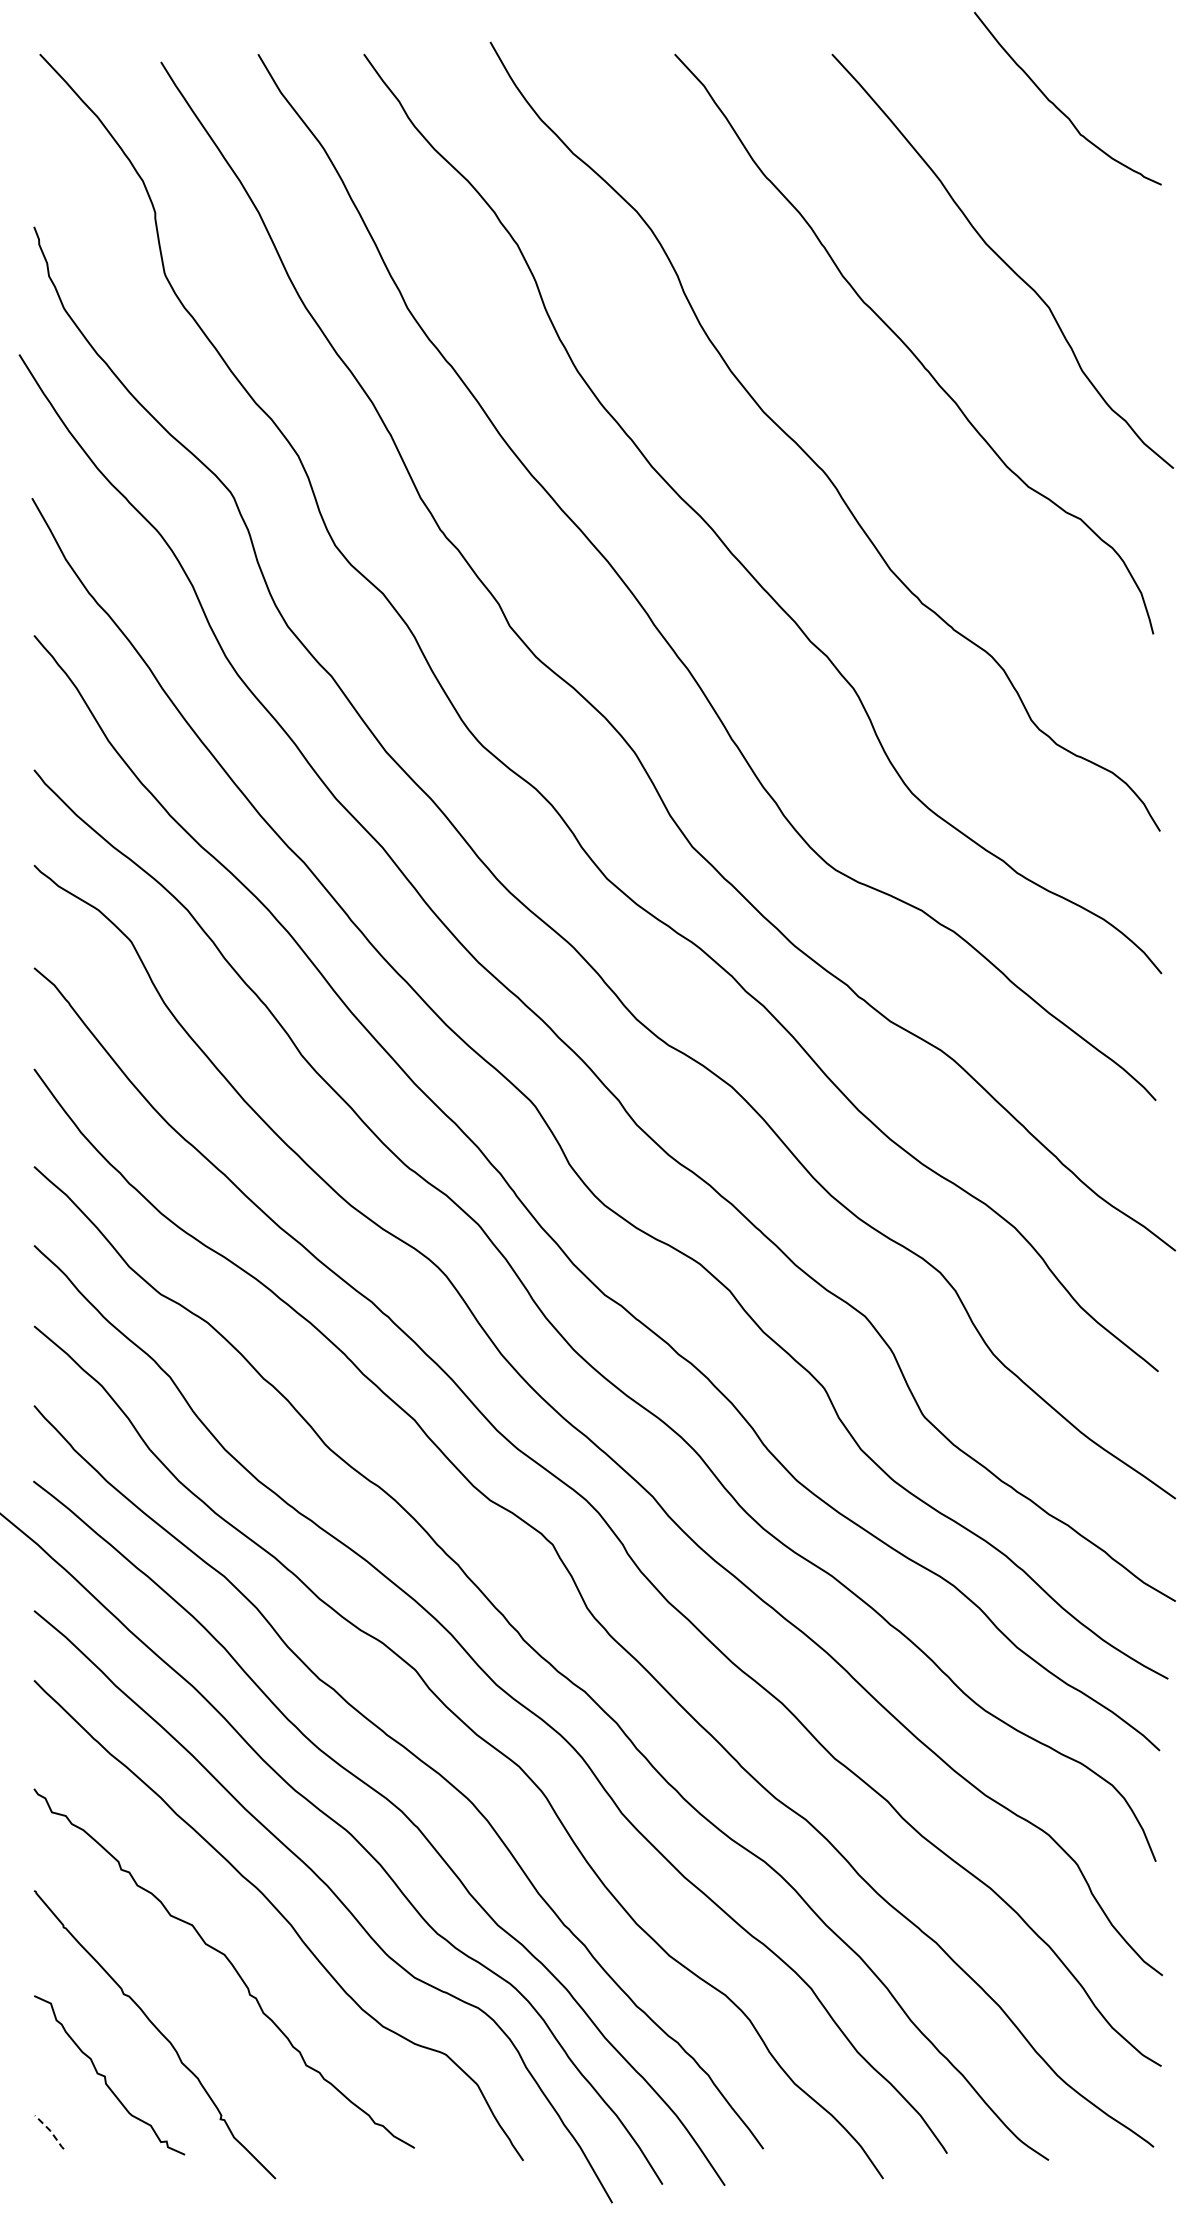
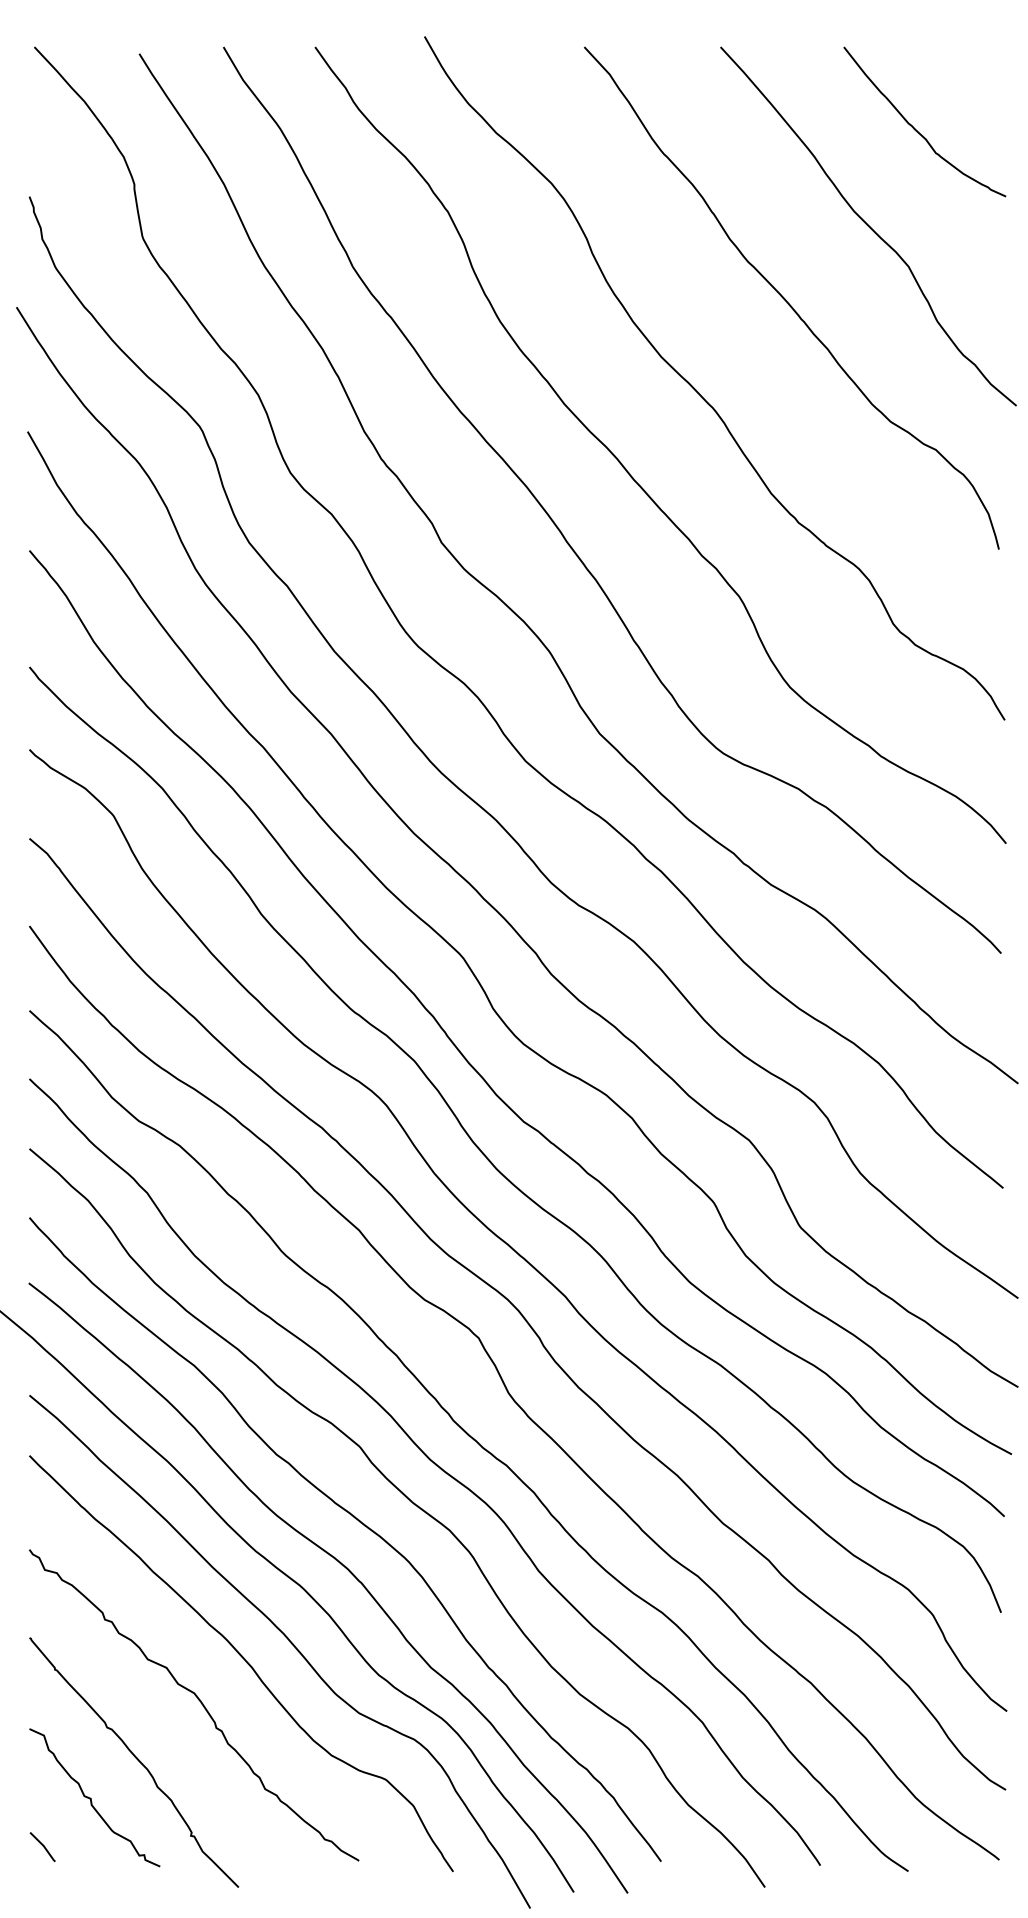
curve: (1058, 107) -> (916, 129), moved
line: (51, 2131) -> (44, 1846), dashed -> solid

